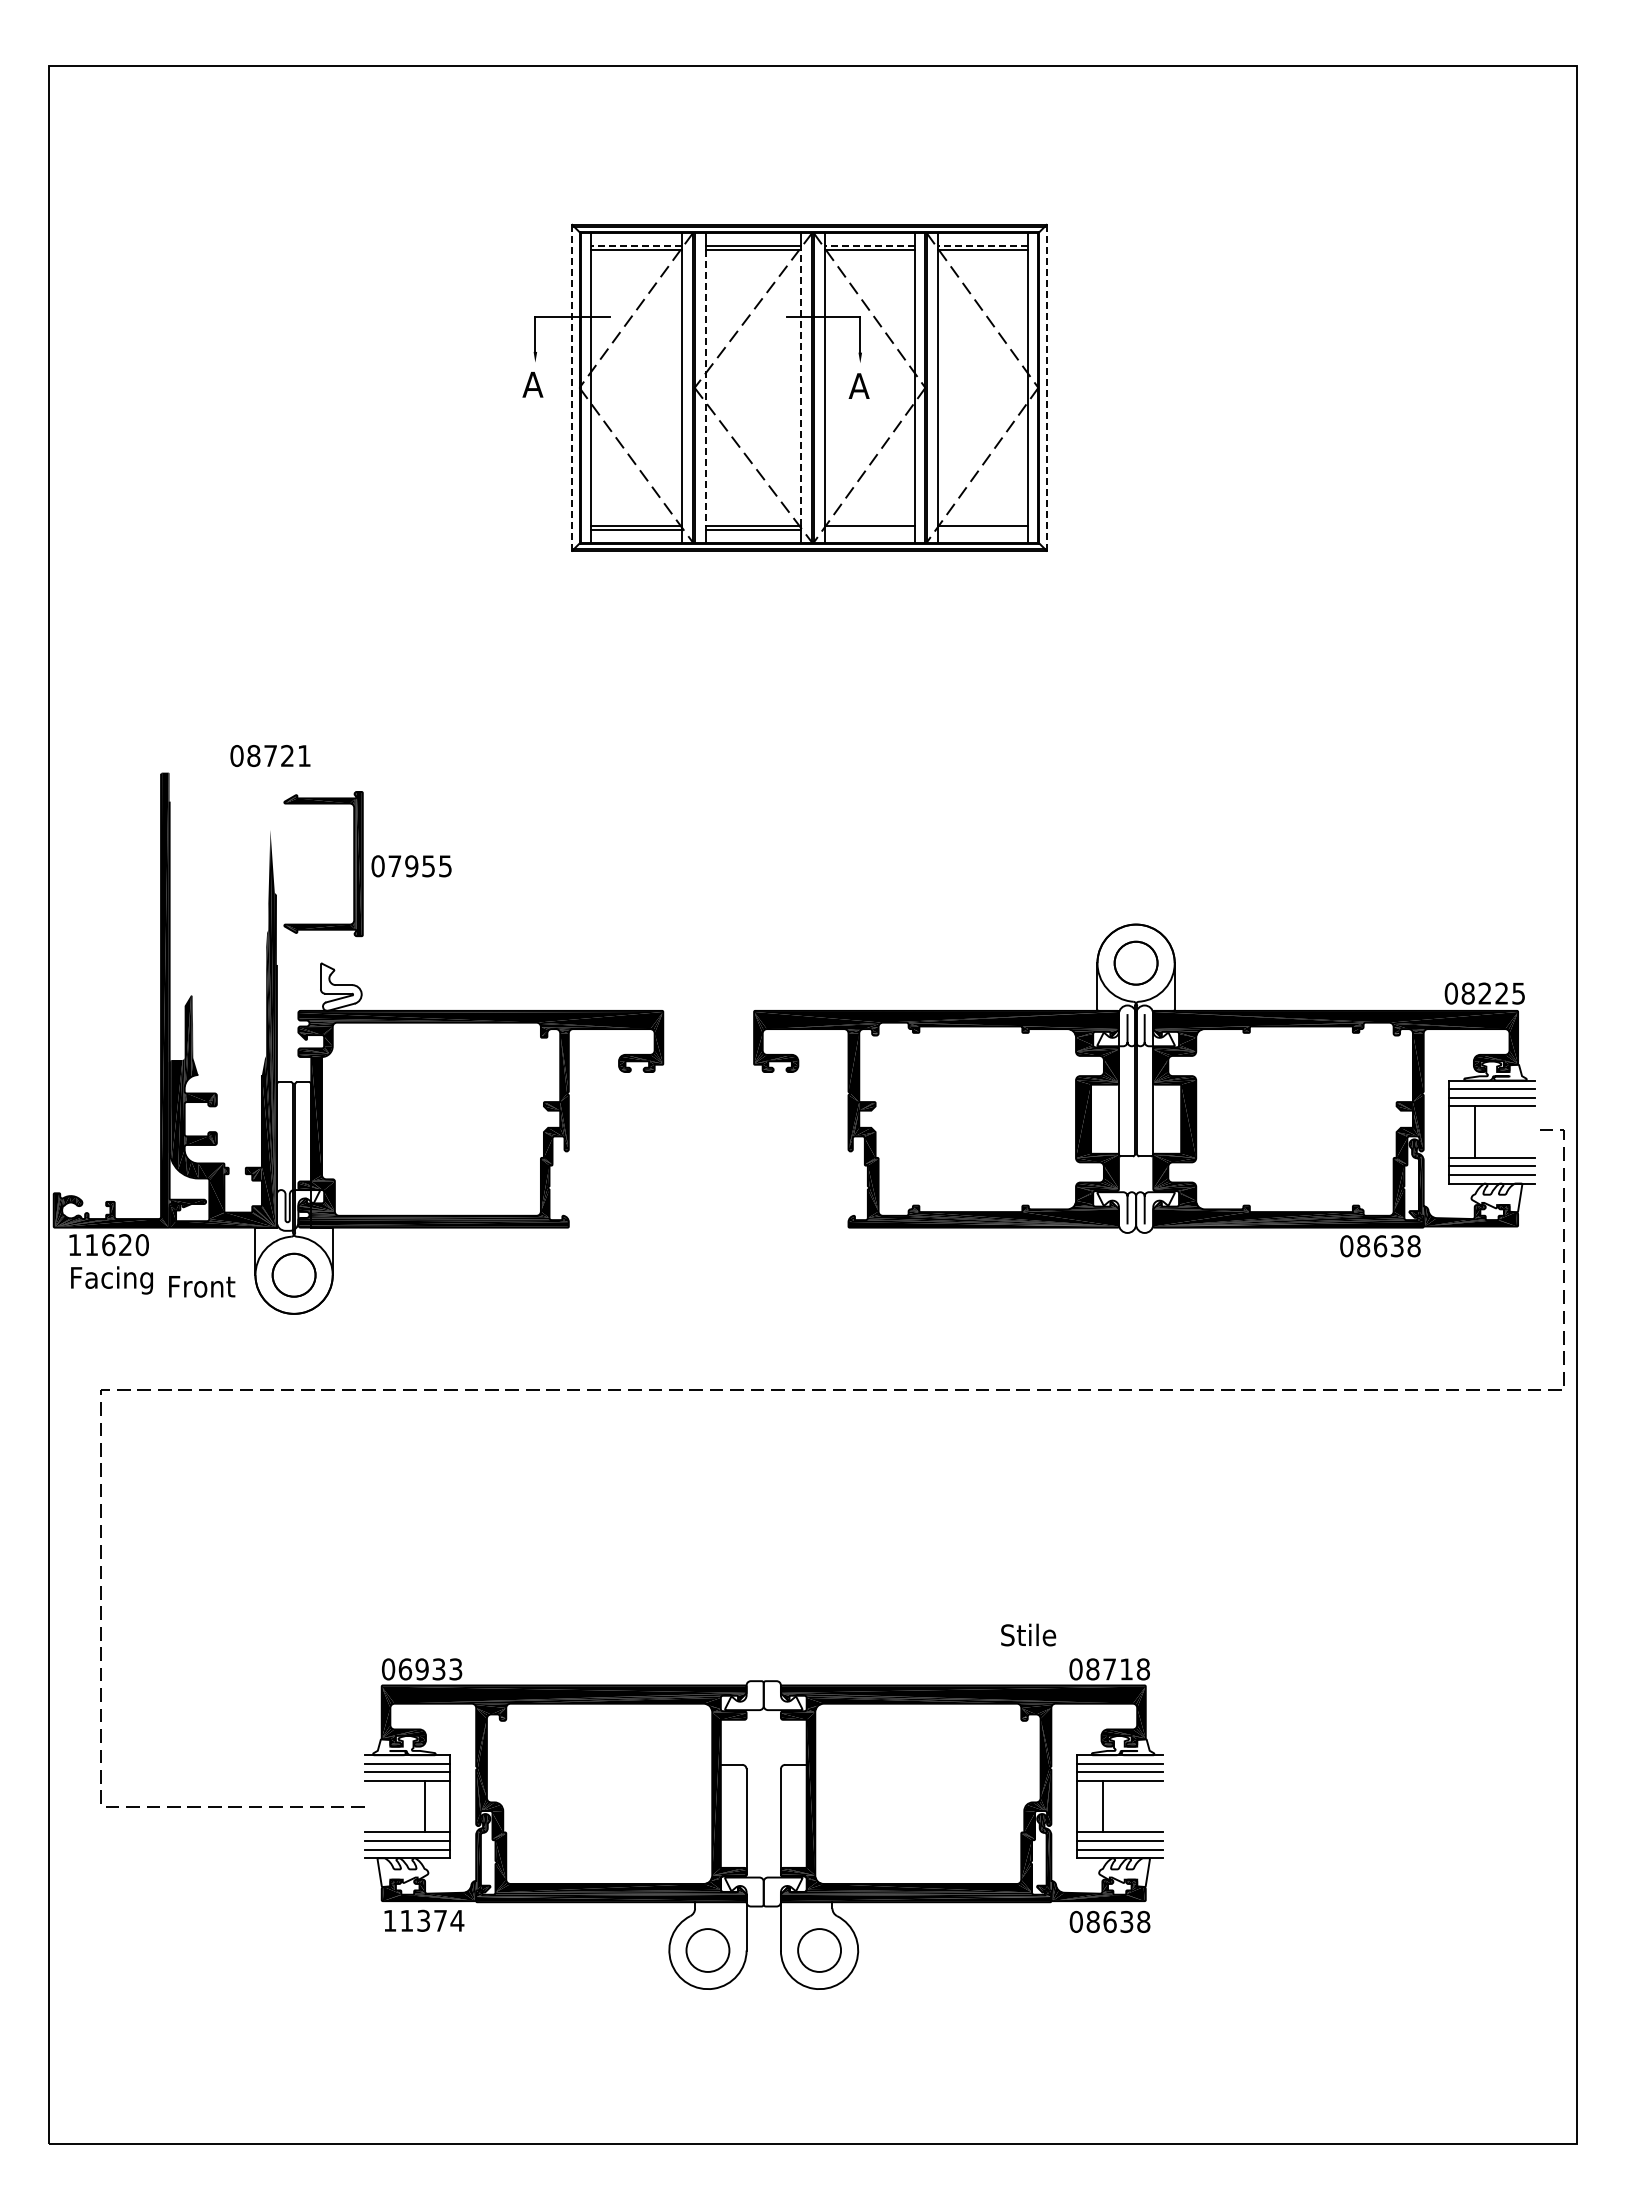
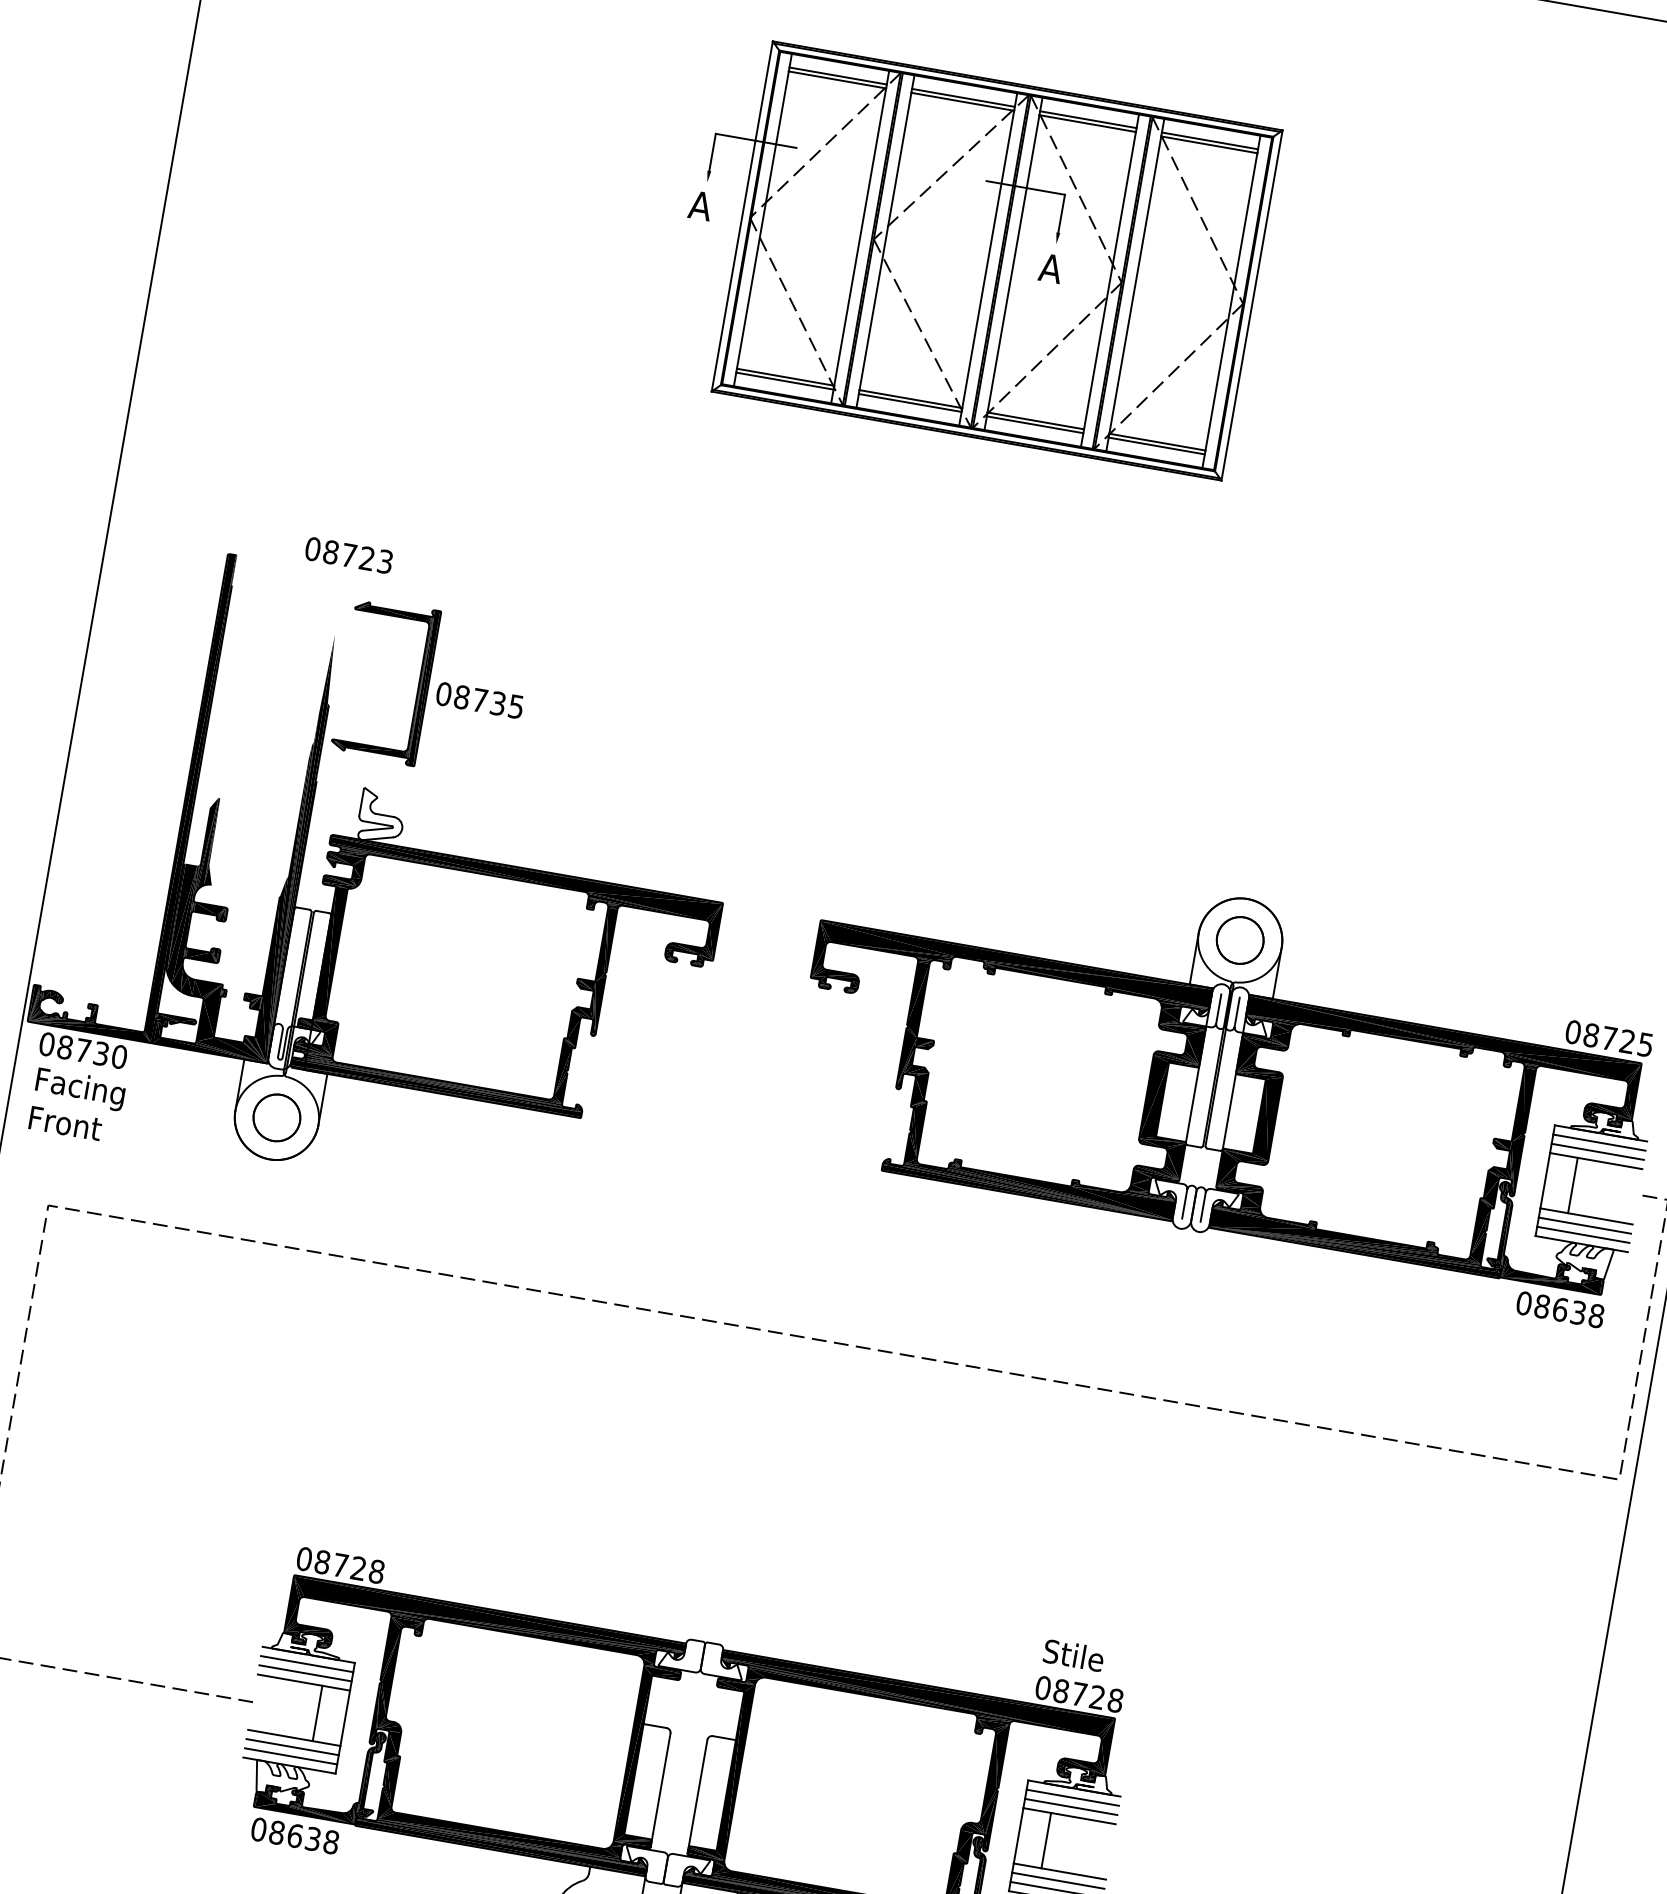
line: (636, 245) -> (837, 75), dashed -> solid
line: (869, 245) -> (1088, 119), dashed -> solid
line: (982, 245) -> (1209, 140), dashed -> solid
line: (572, 387) -> (742, 216), dashed -> solid
line: (801, 387) -> (988, 259), dashed -> solid
line: (1046, 387) -> (1251, 305), dashed -> solid
line: (705, 388) -> (885, 242), dashed -> solid
line: (869, 529) -> (1035, 424), added
line: (982, 529) -> (1156, 445), added
text: (304, 755) -> (385, 561), 08721 -> 08723
text: (411, 866) -> (479, 700), 07955 -> 08735
text: (1484, 993) -> (1608, 1038), 08225 -> 08725
text: (99, 1245) -> (73, 1049), 11620 -> 08730
text: (1380, 1246) -> (1560, 1310), moved
text: (202, 1286) -> (66, 1123), moved
text: (1028, 1634) -> (1073, 1654), moved
text: (430, 1669) -> (349, 1567), 06933 -> 08728
text: (1126, 1669) -> (1097, 1697), 08718 -> 08728
text: (423, 1920) -> (294, 1835), 11374 -> 08638

